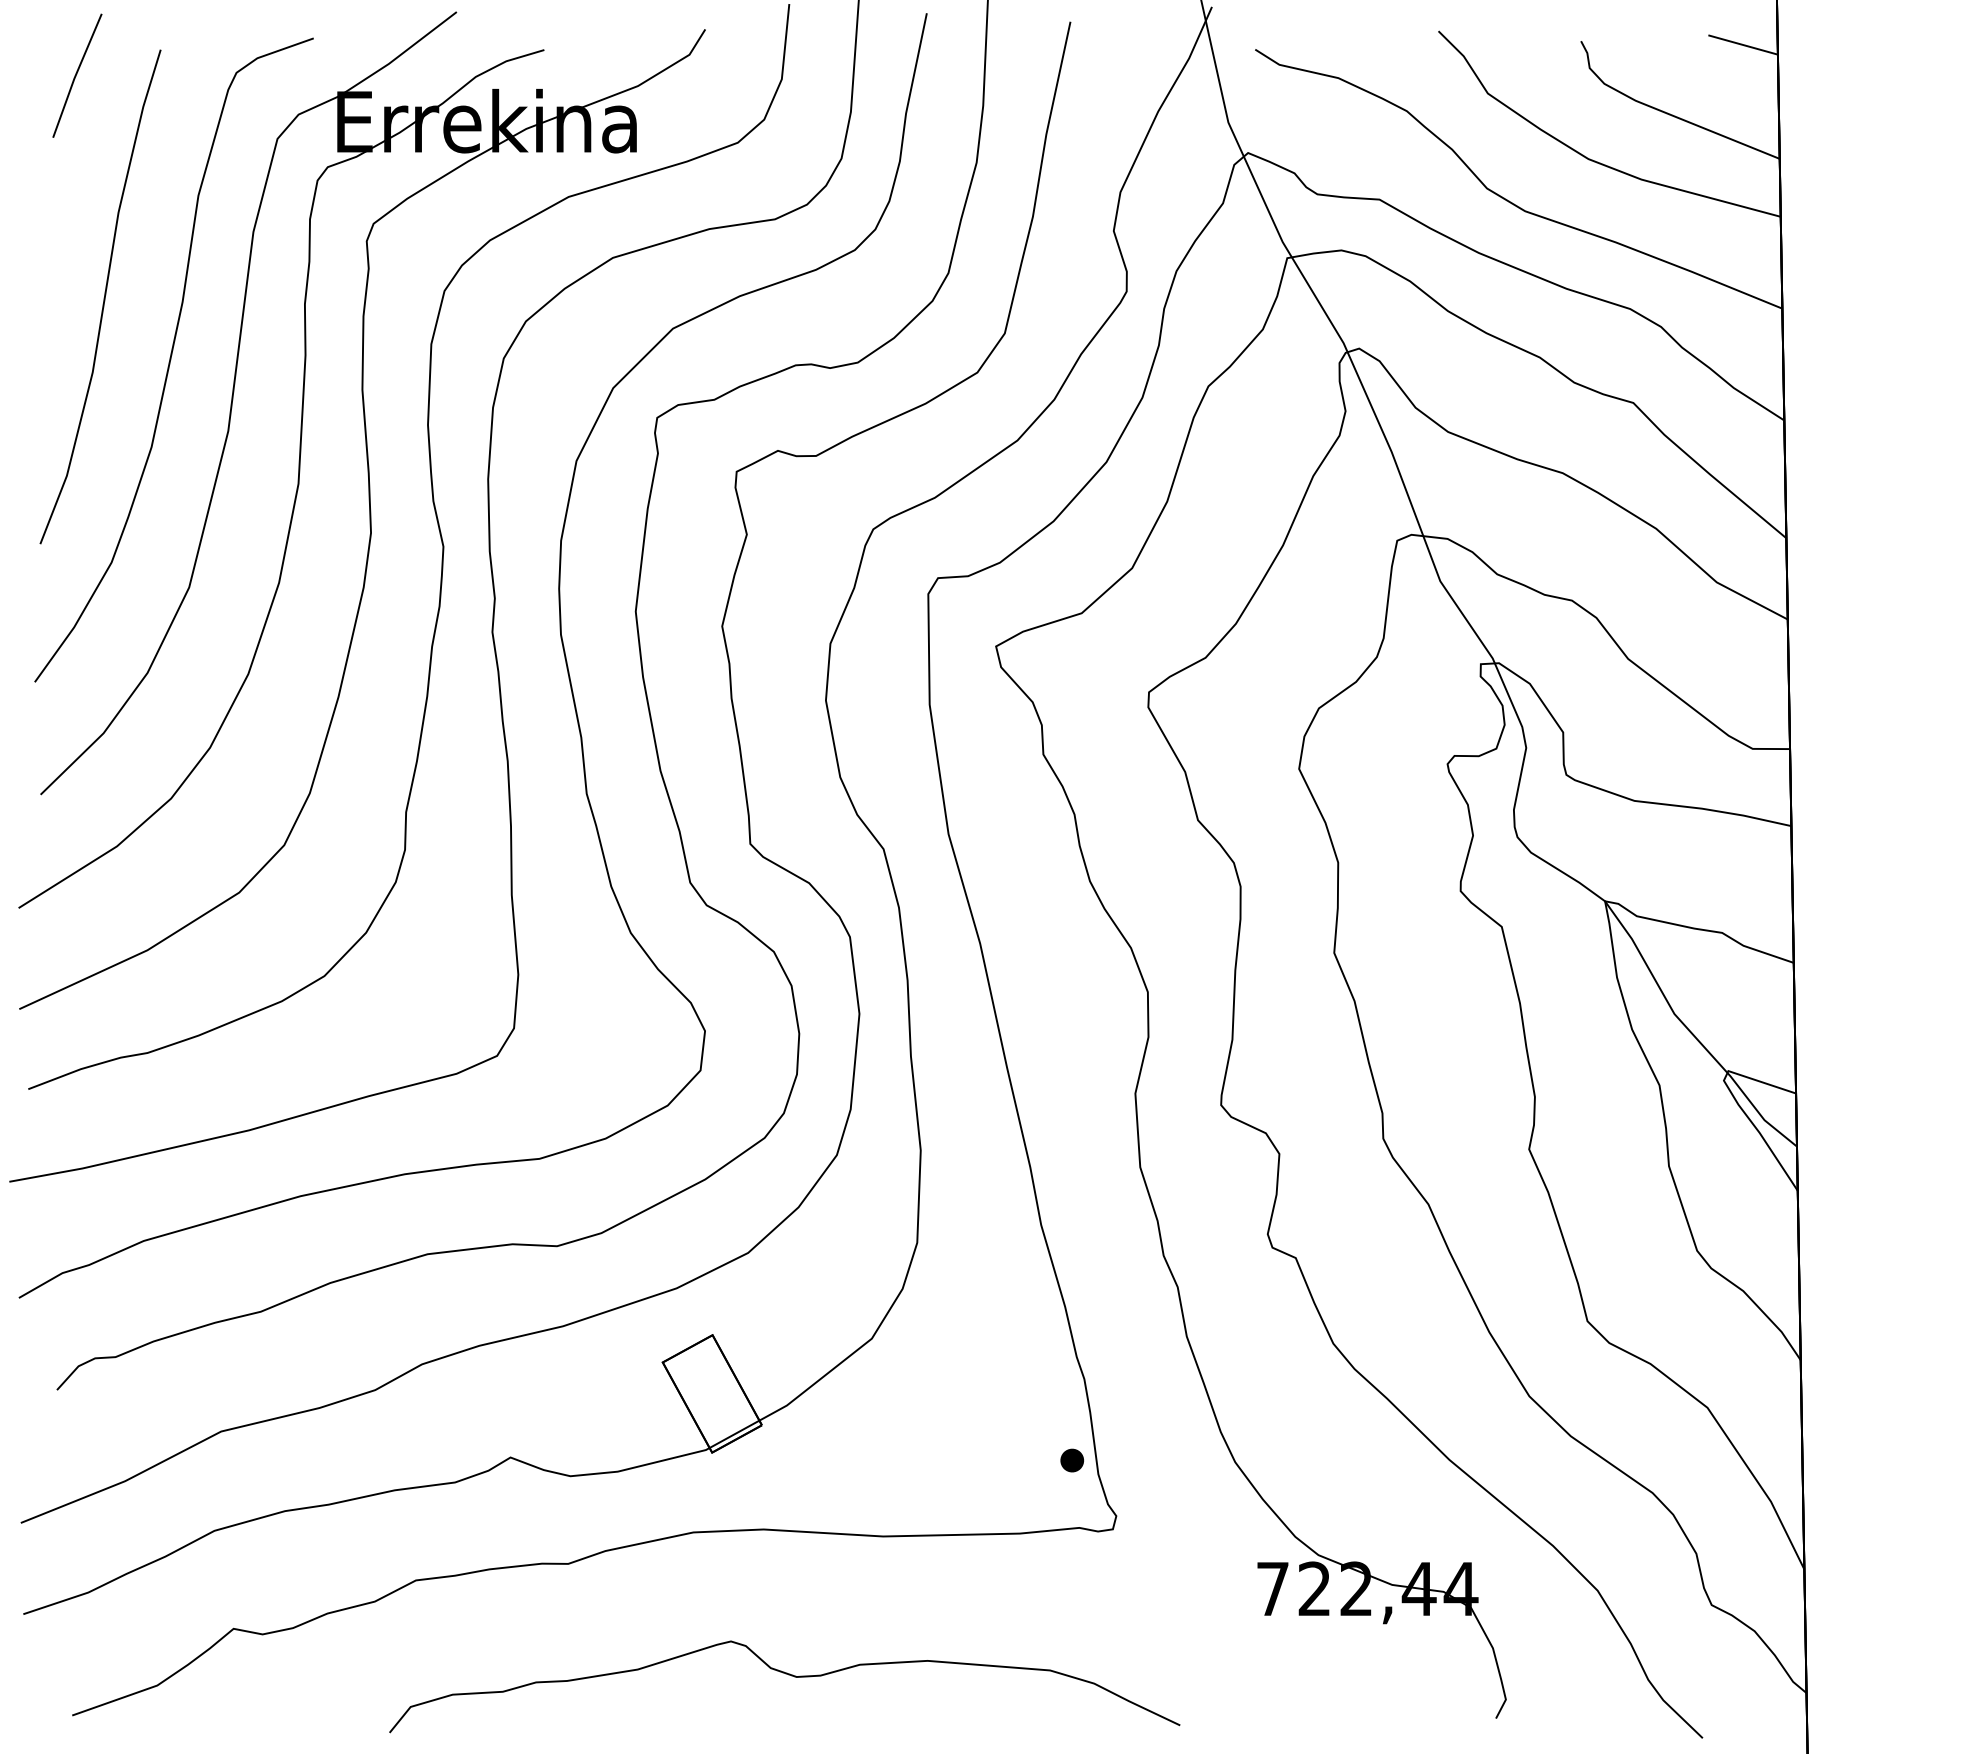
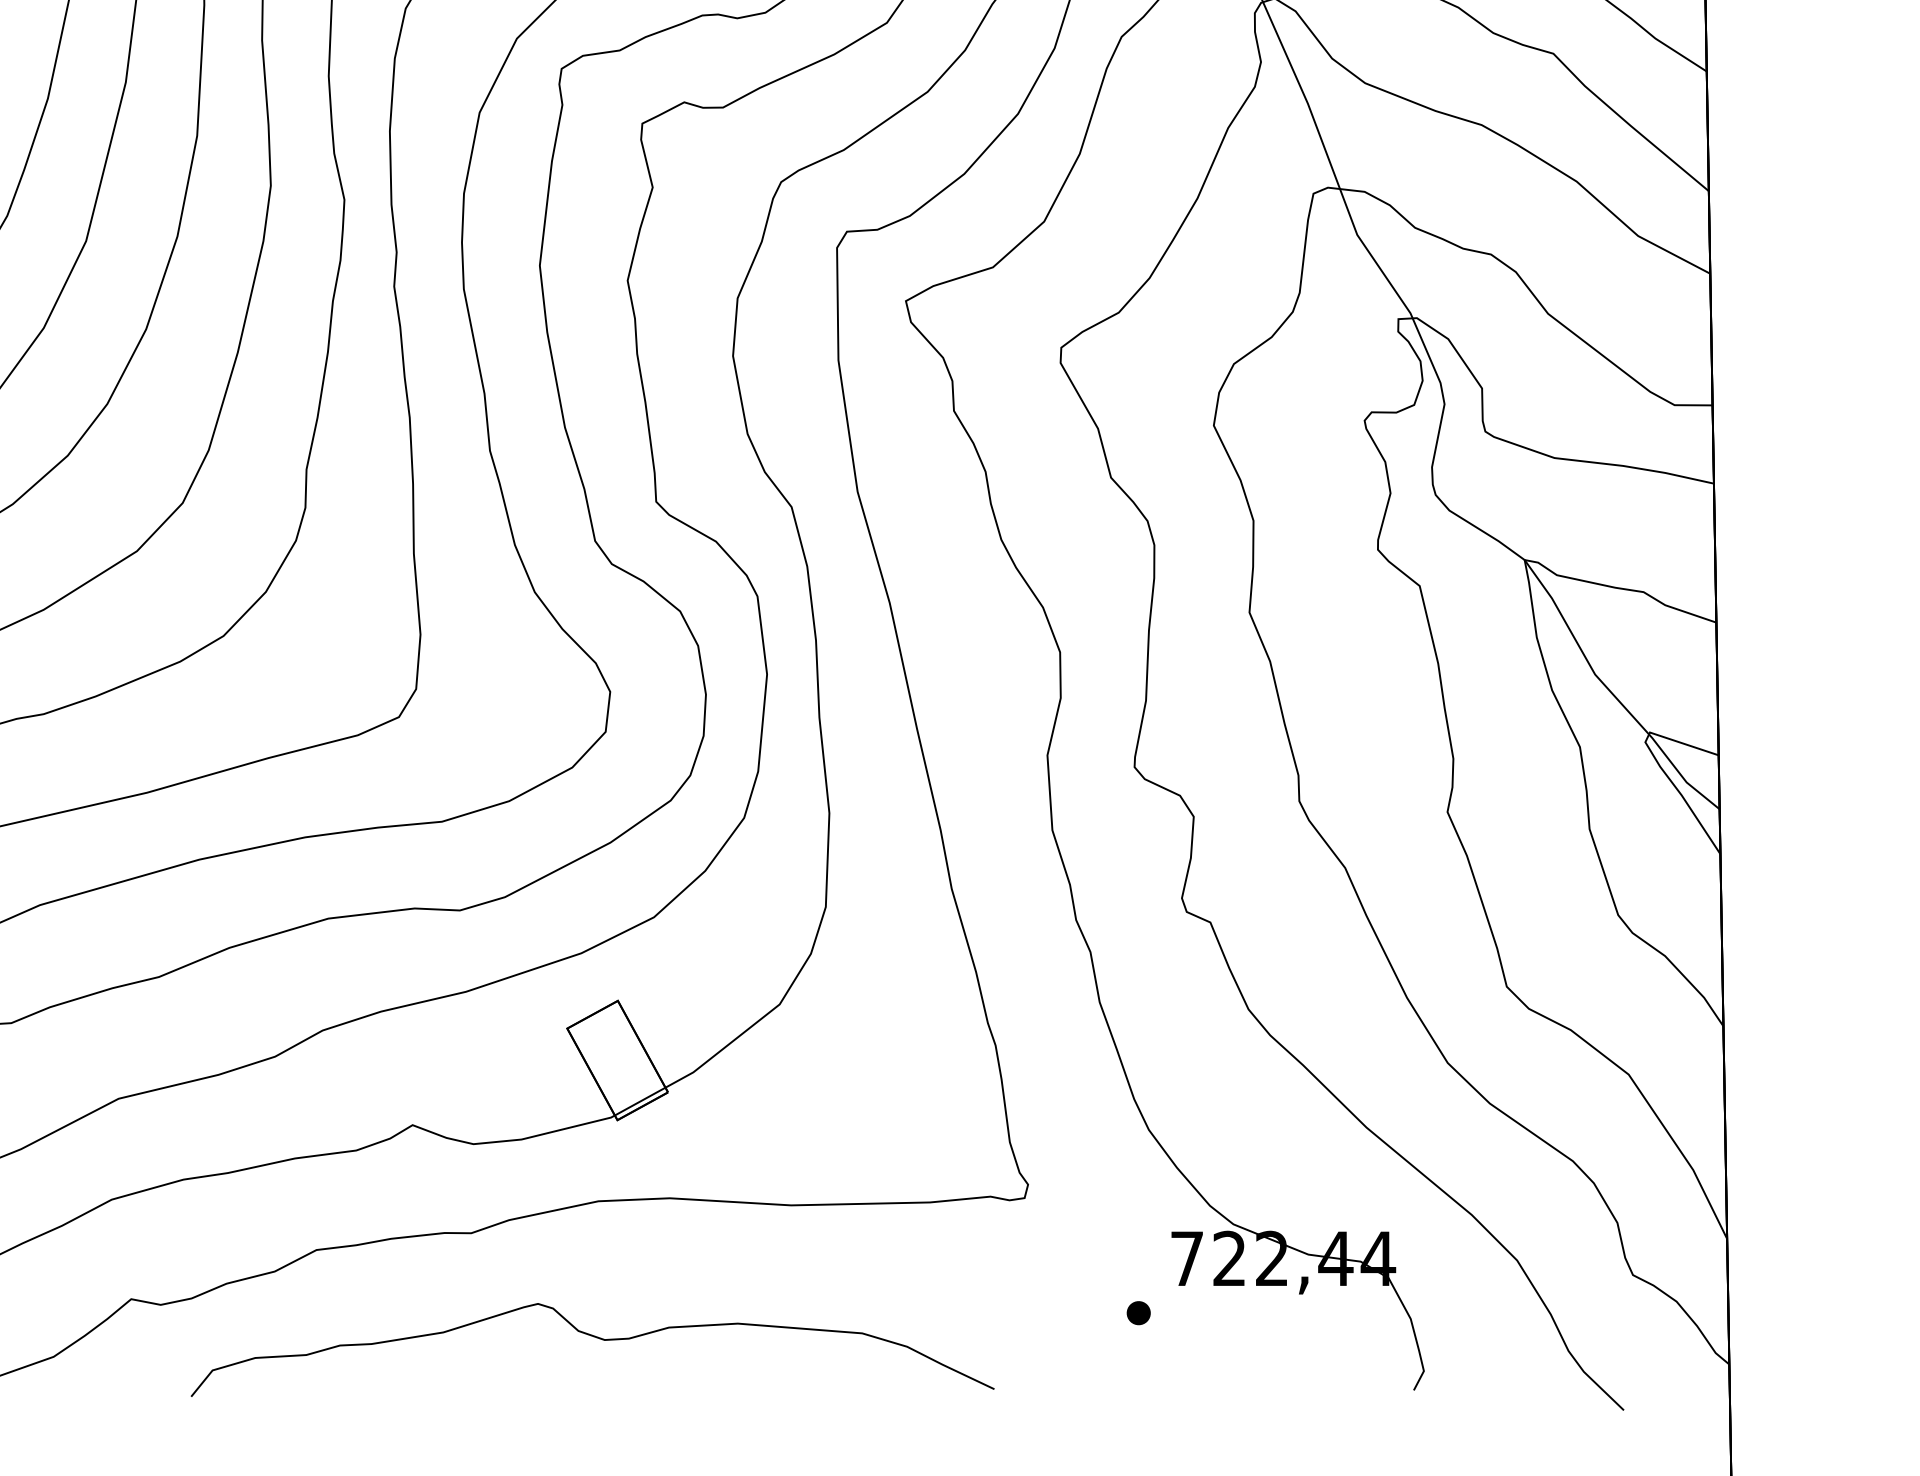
part: (1072, 1460) -> (1139, 1313), moved
curve: (788, 1675) -> (596, 1338), moved

